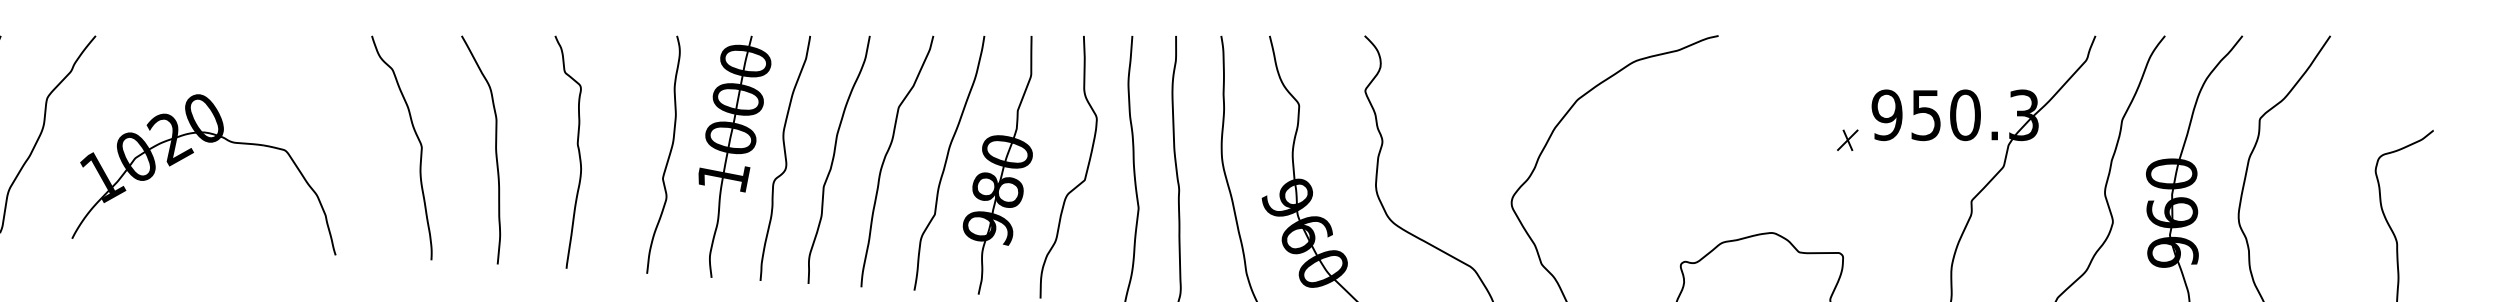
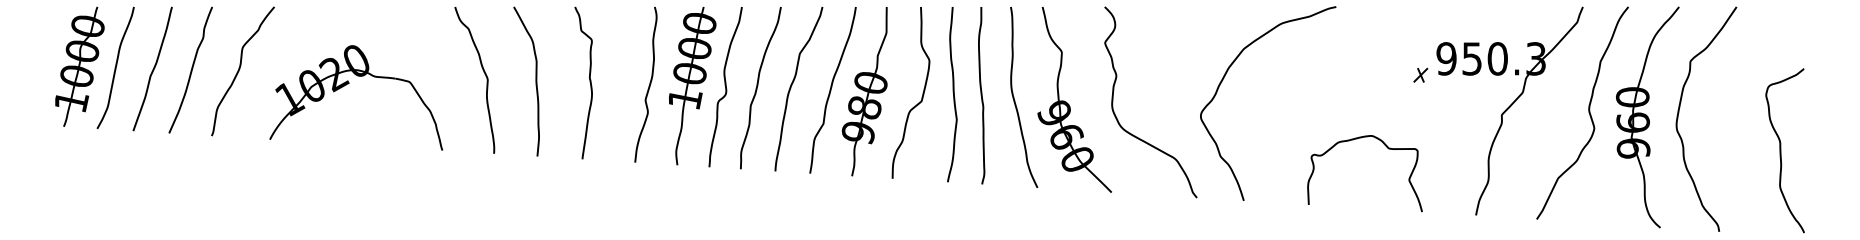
part: (192, 154) -> (348, 84), moved

